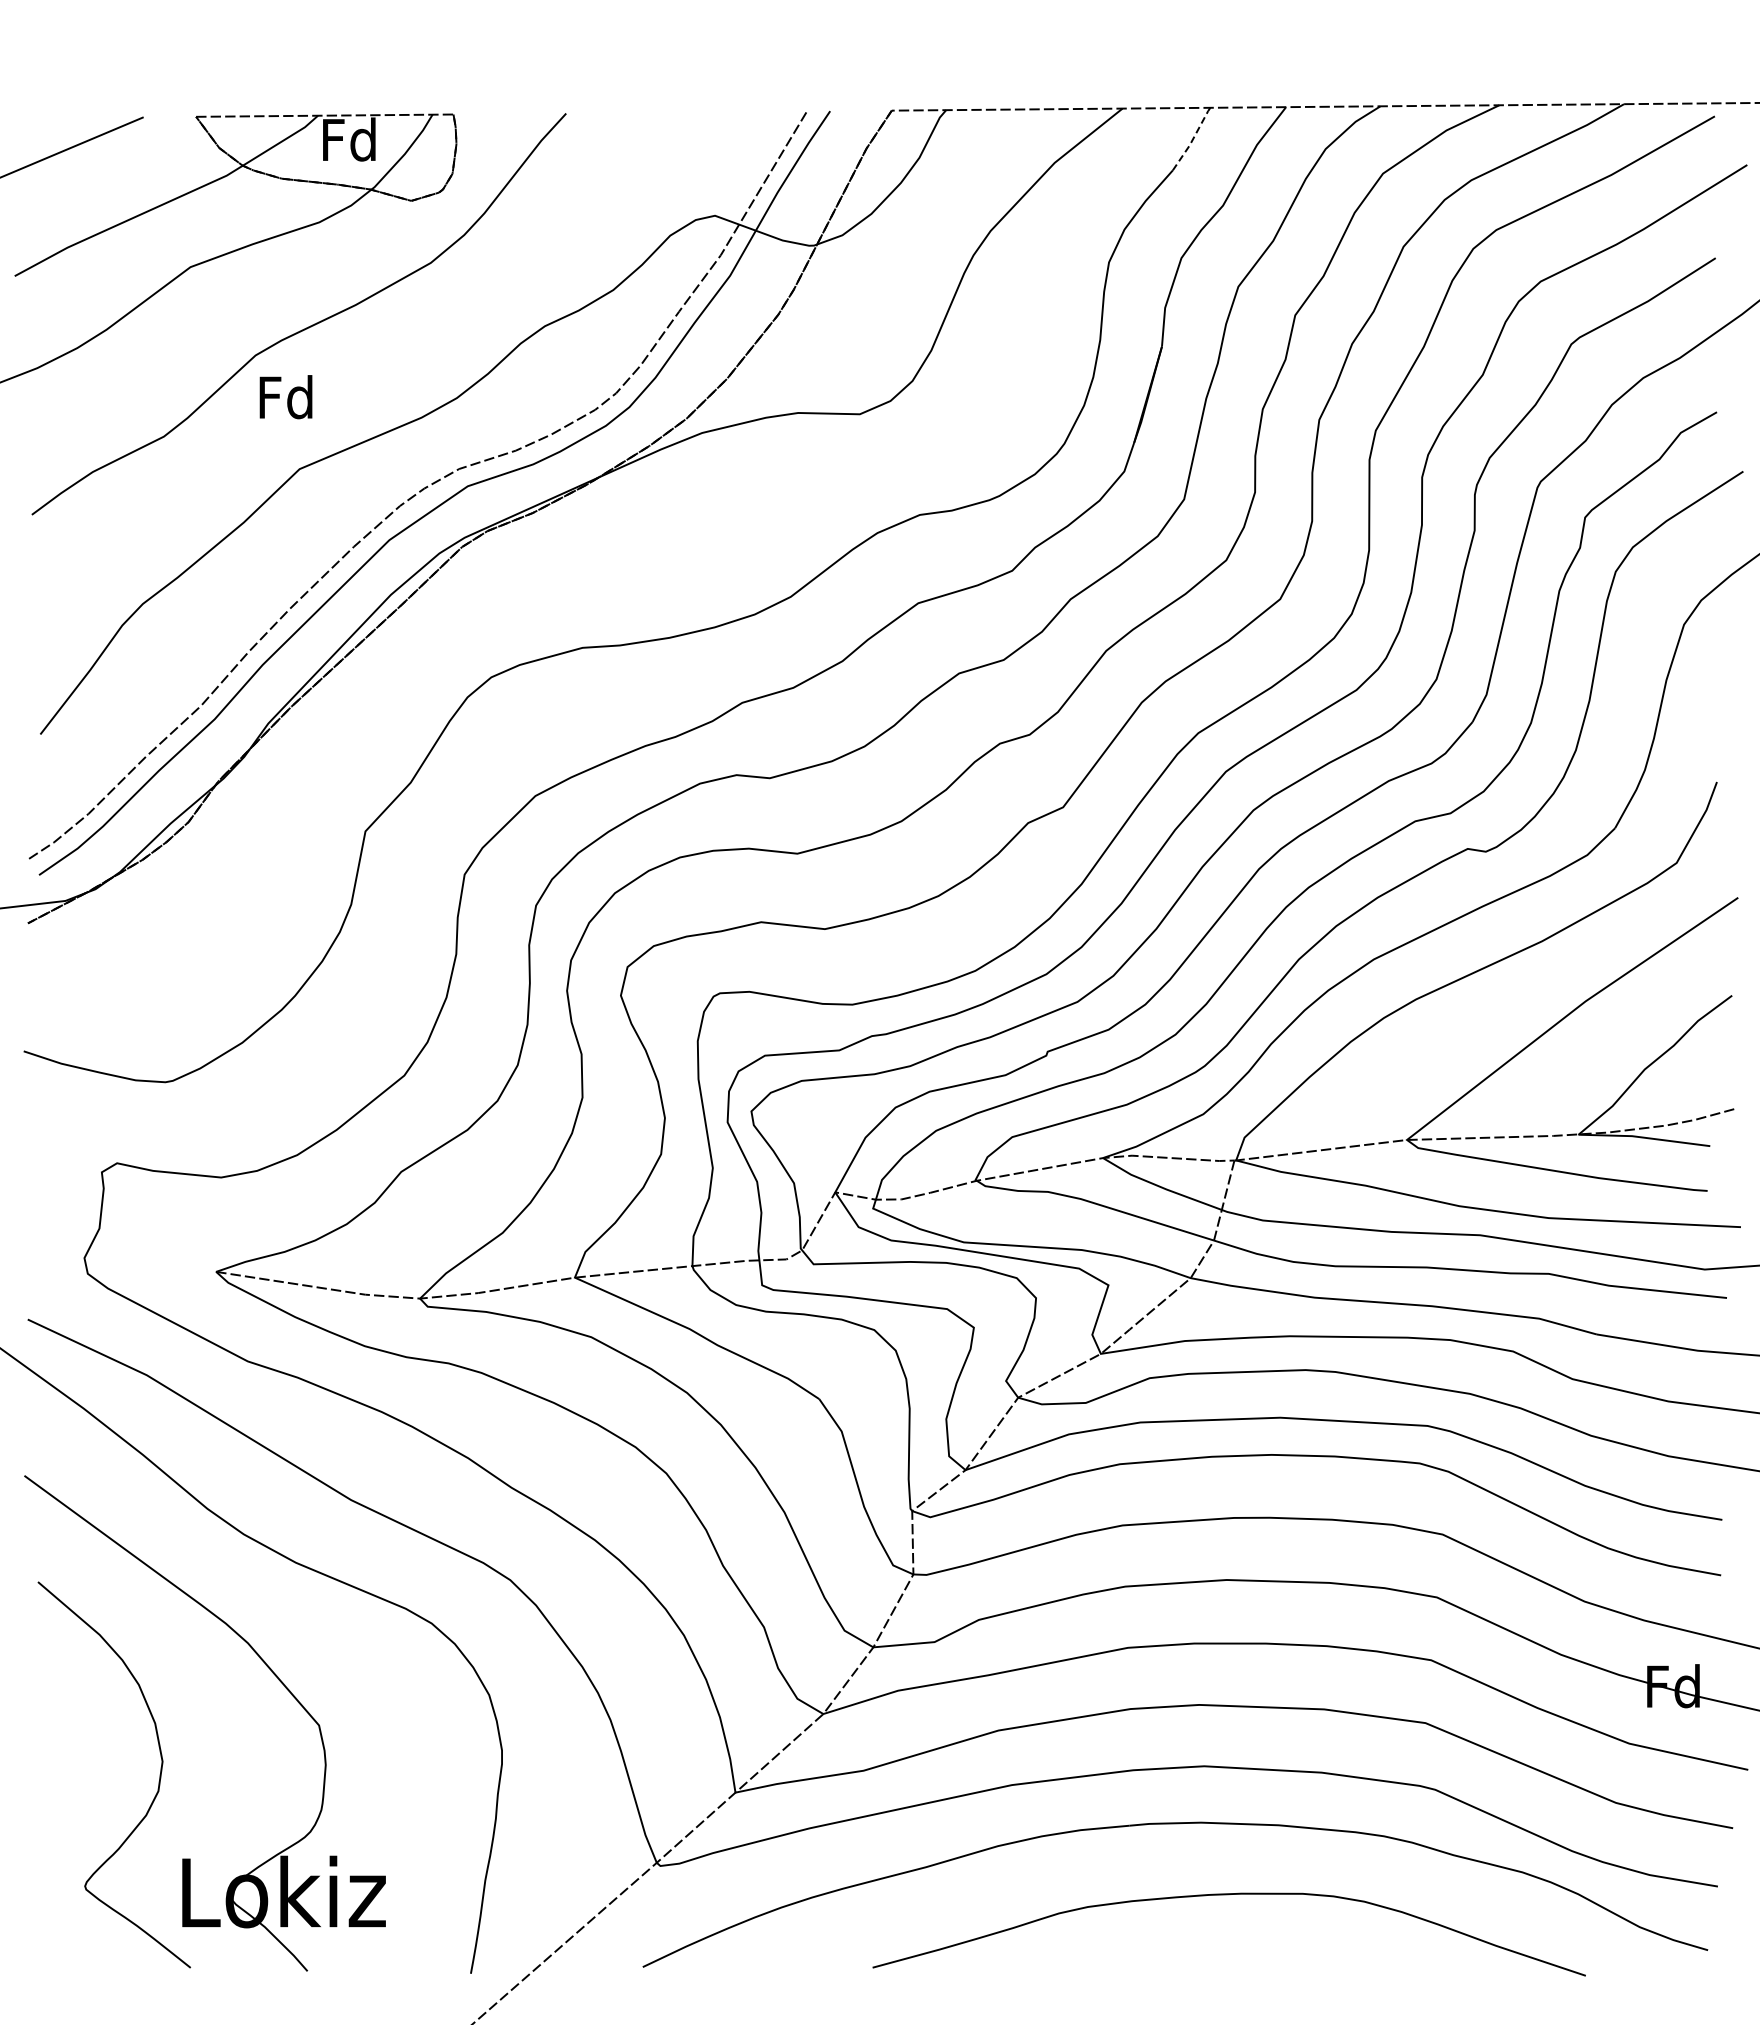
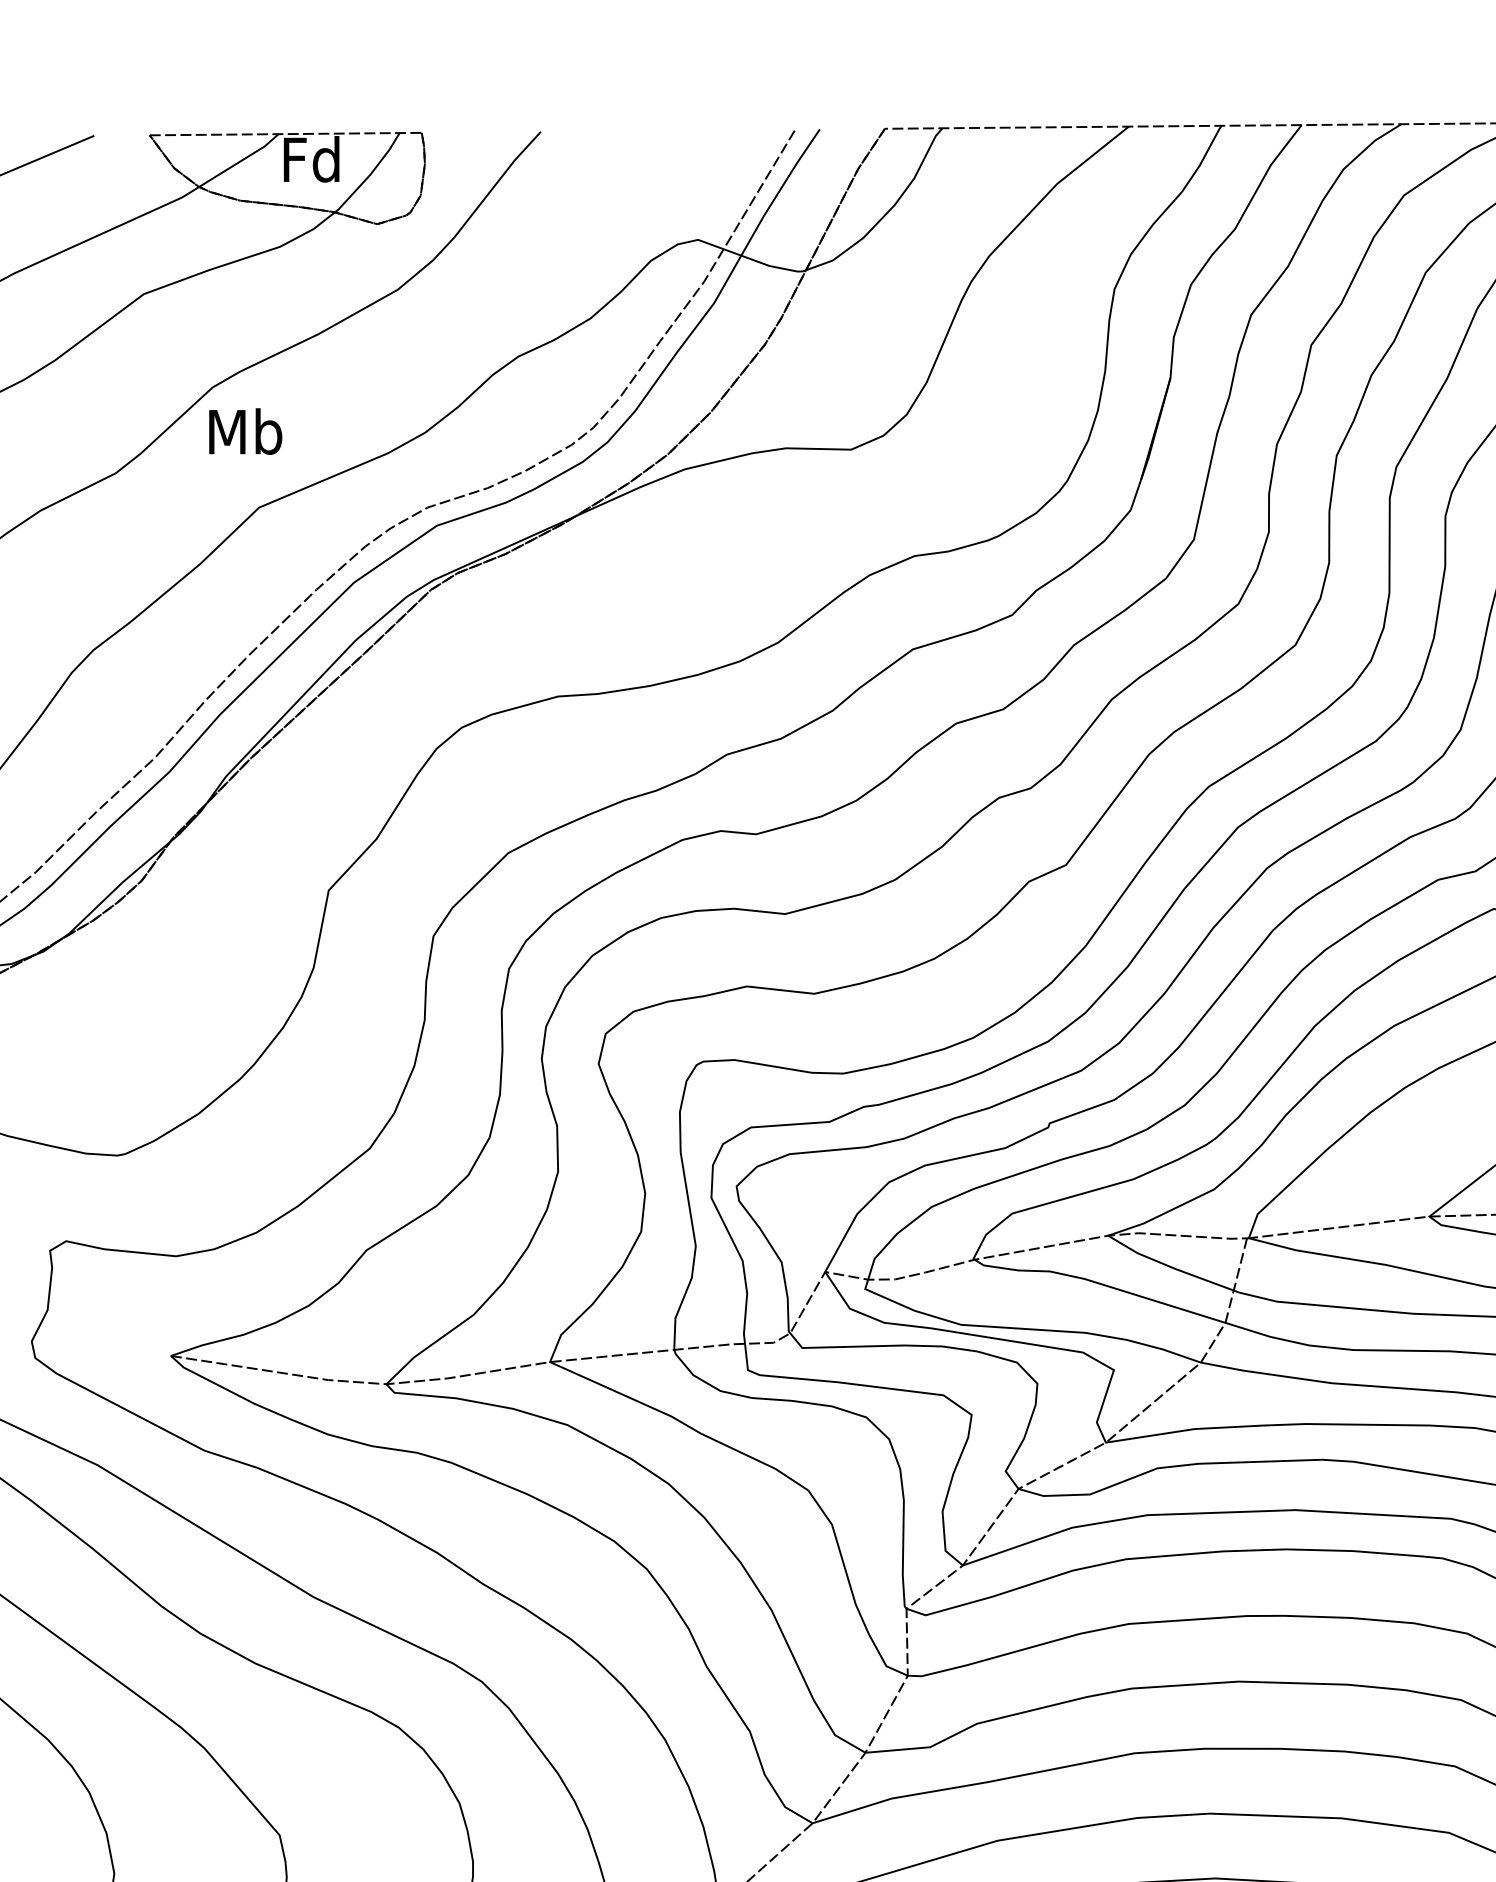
line: (1192, 139) -> (1202, 159), dashed -> solid
text: (286, 397) -> (245, 431), Fd -> Mb

